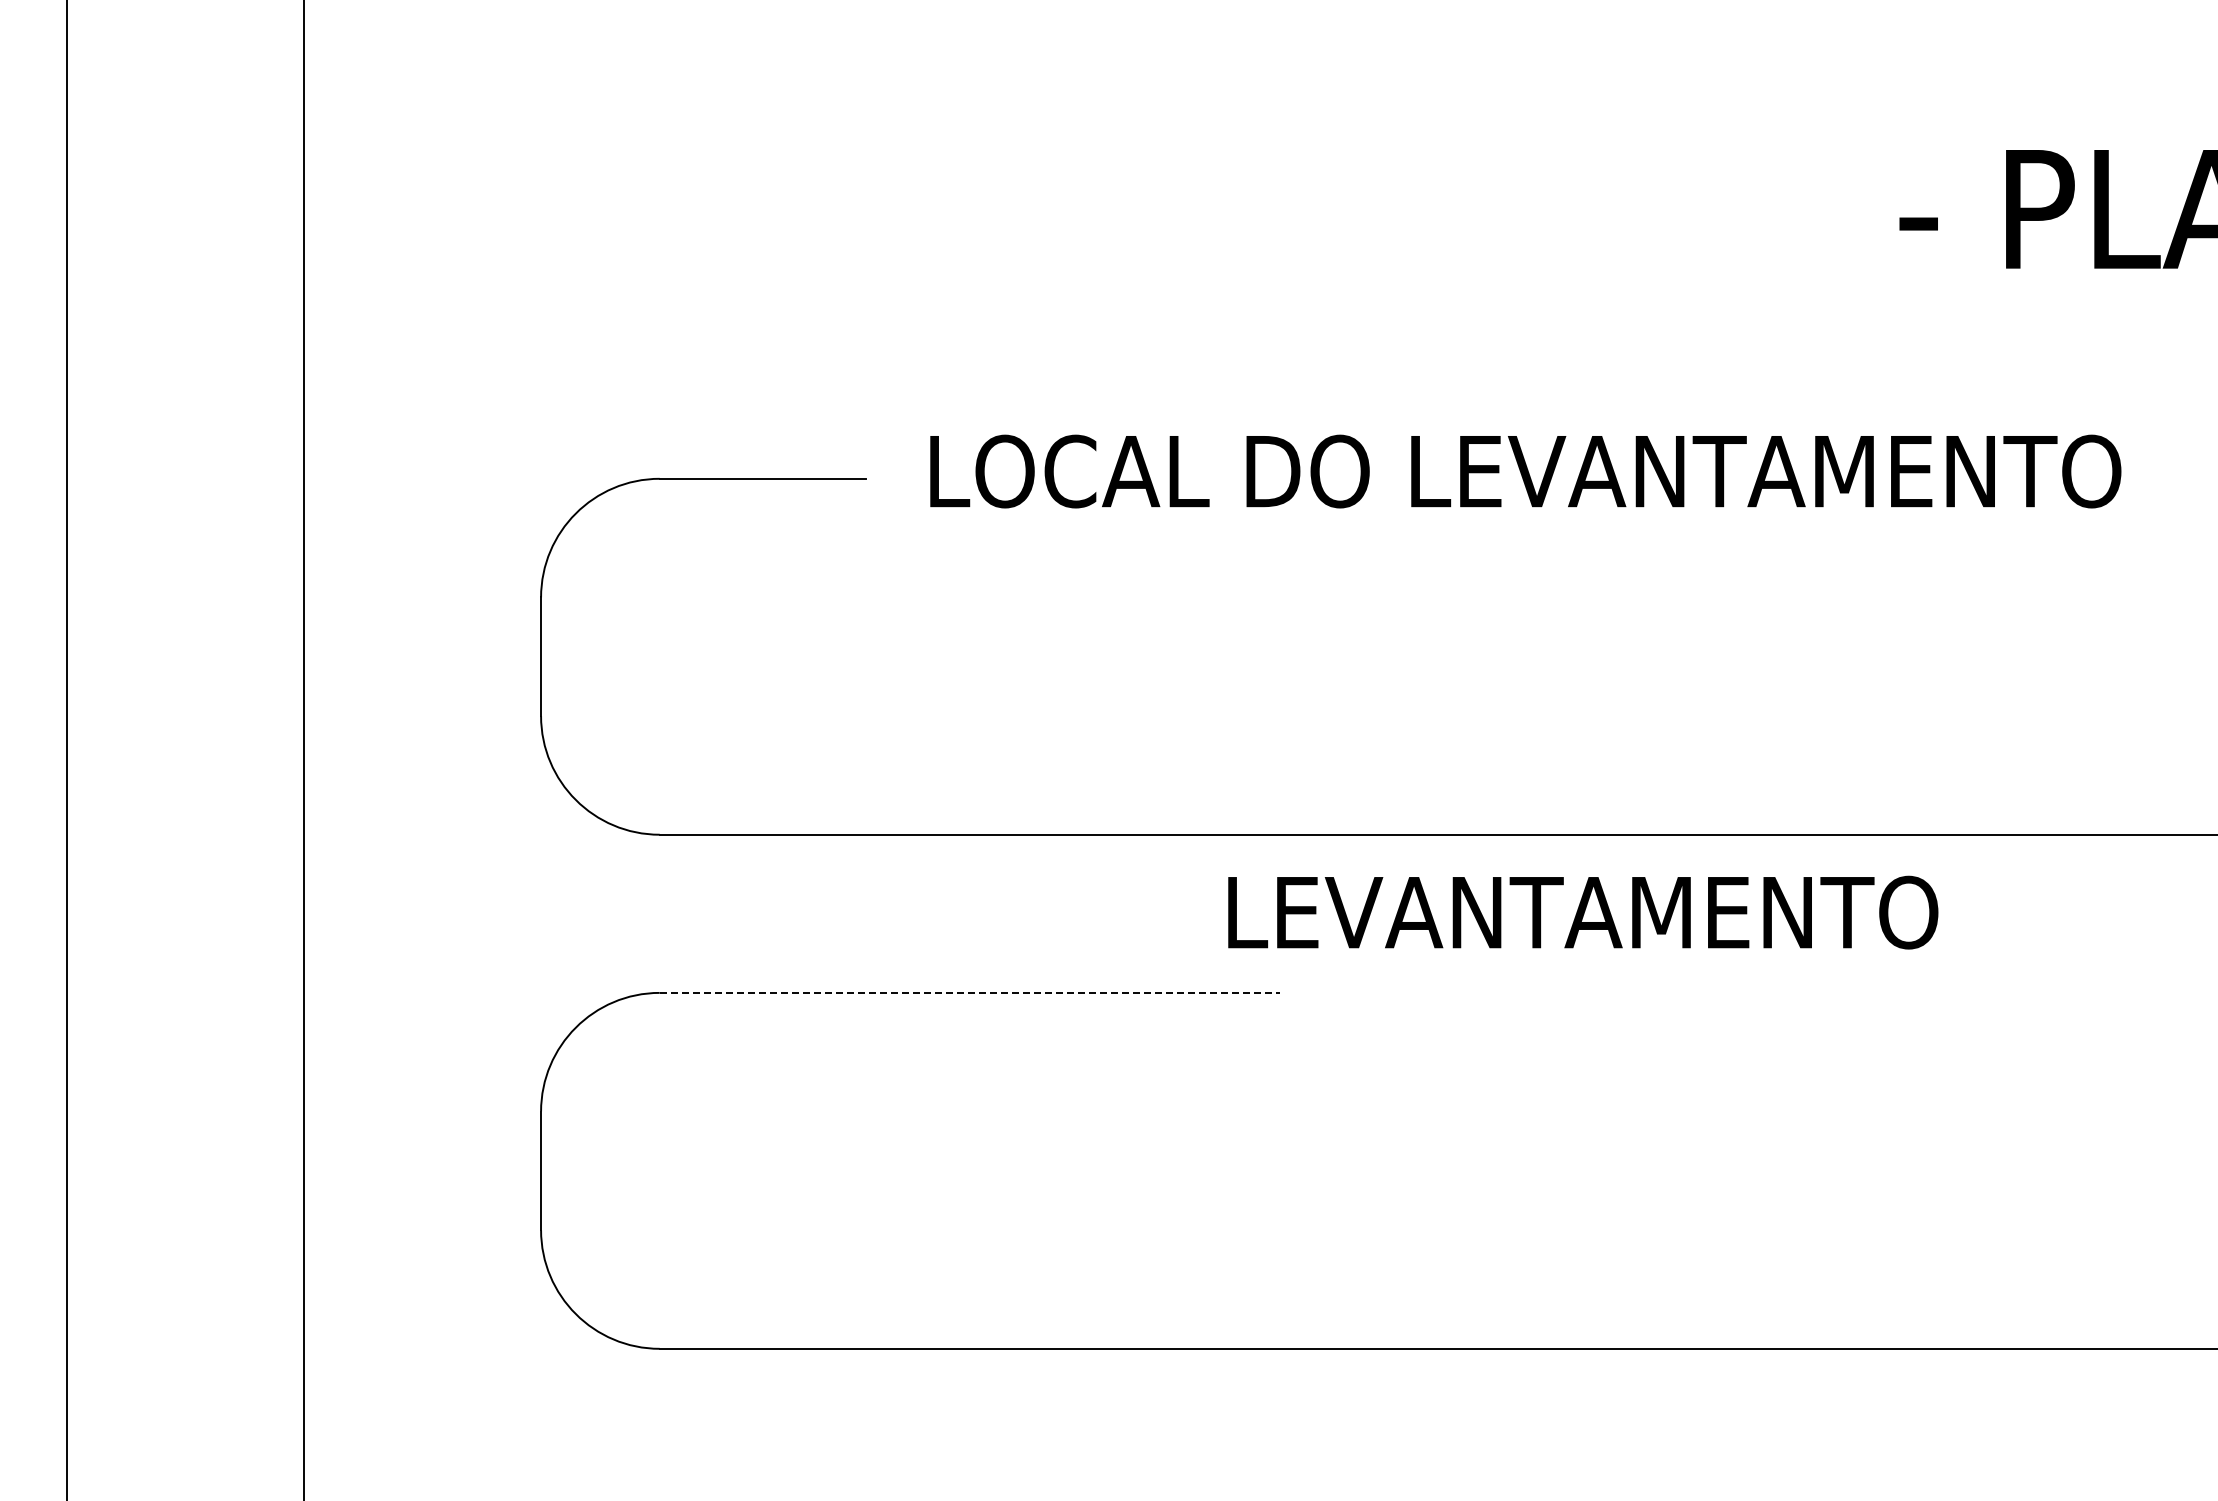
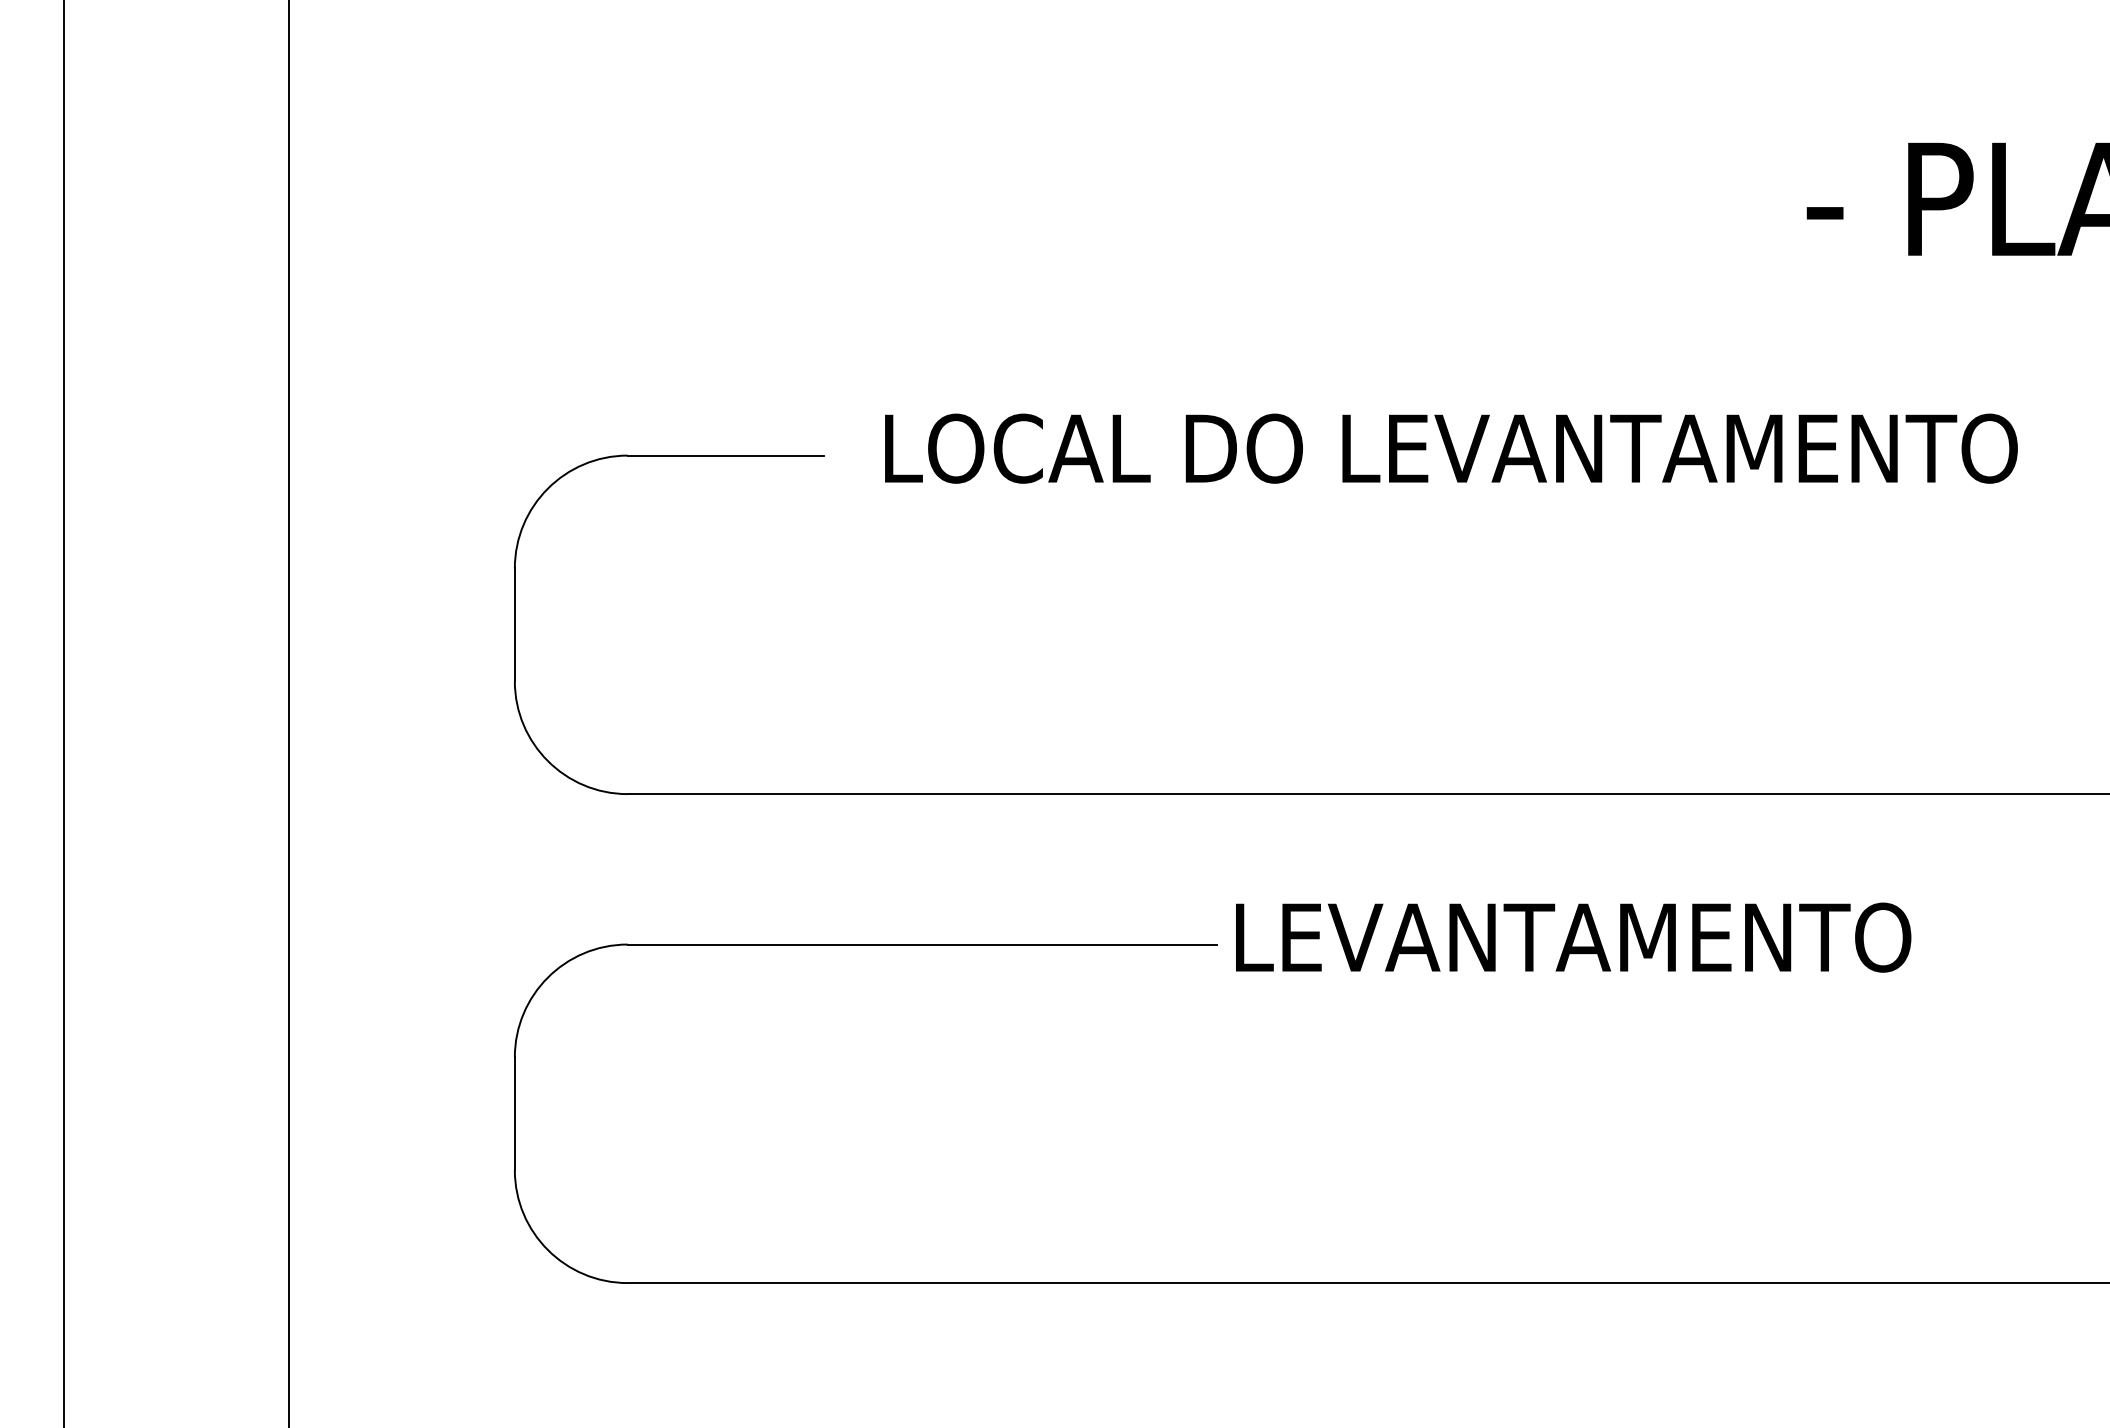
text: (1583, 912) -> (1573, 937), moved
line: (970, 992) -> (923, 944), dashed -> solid

